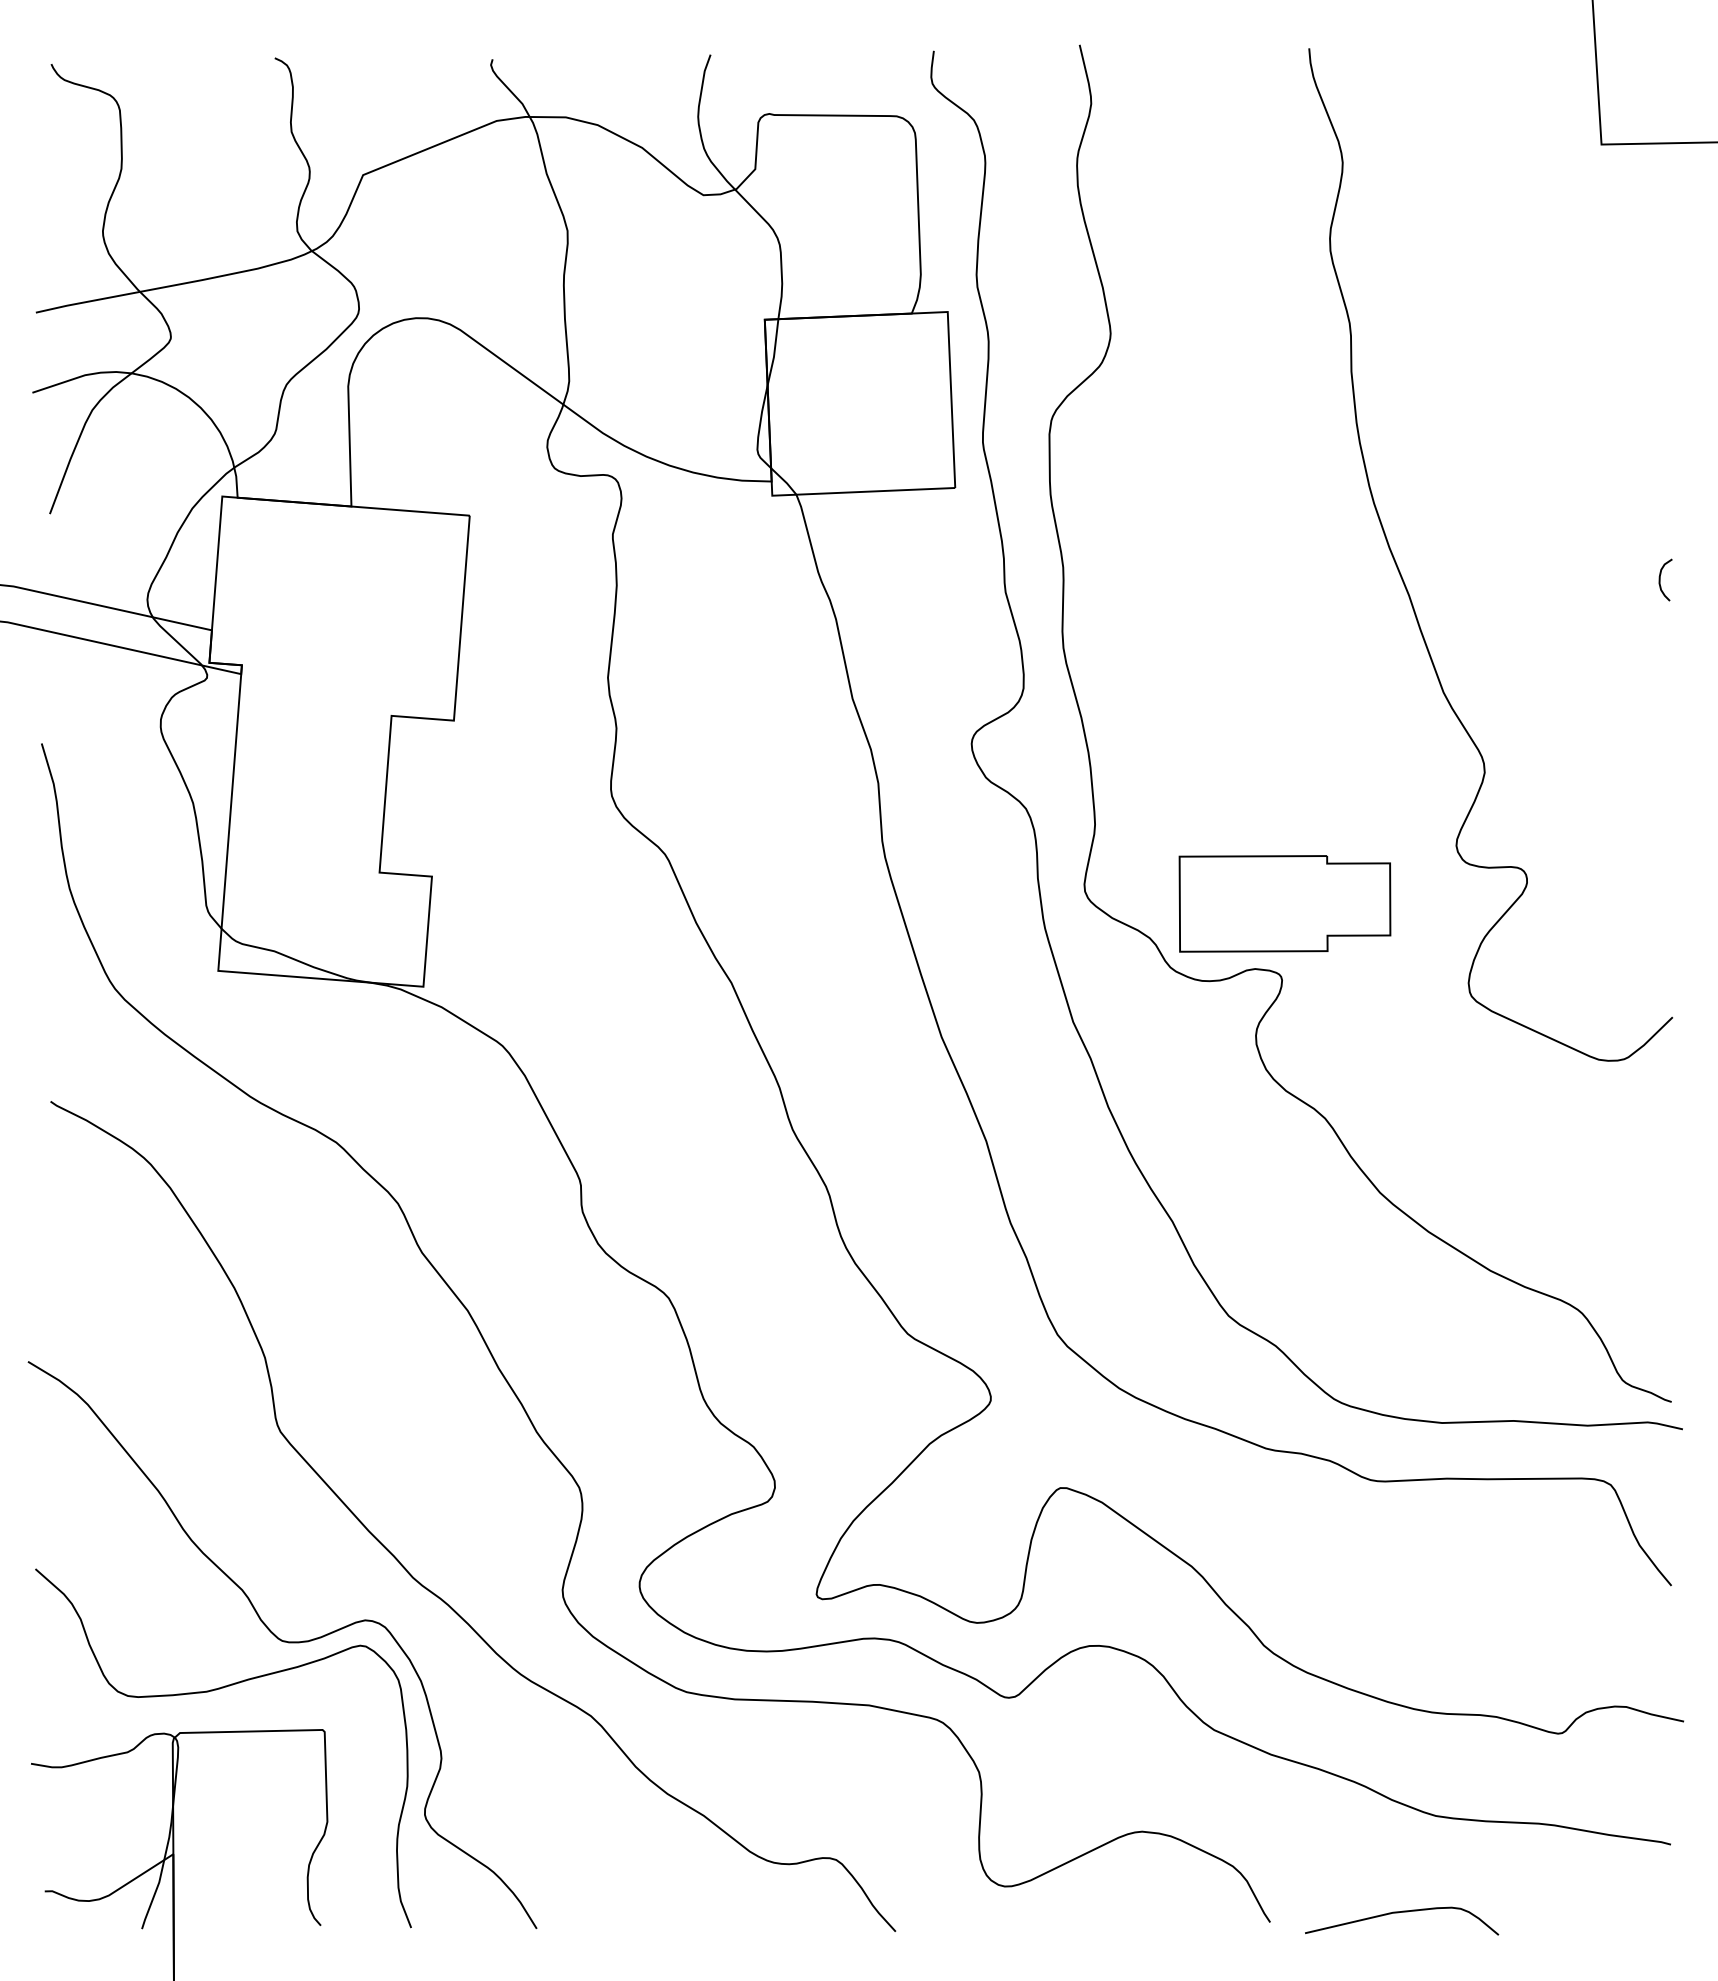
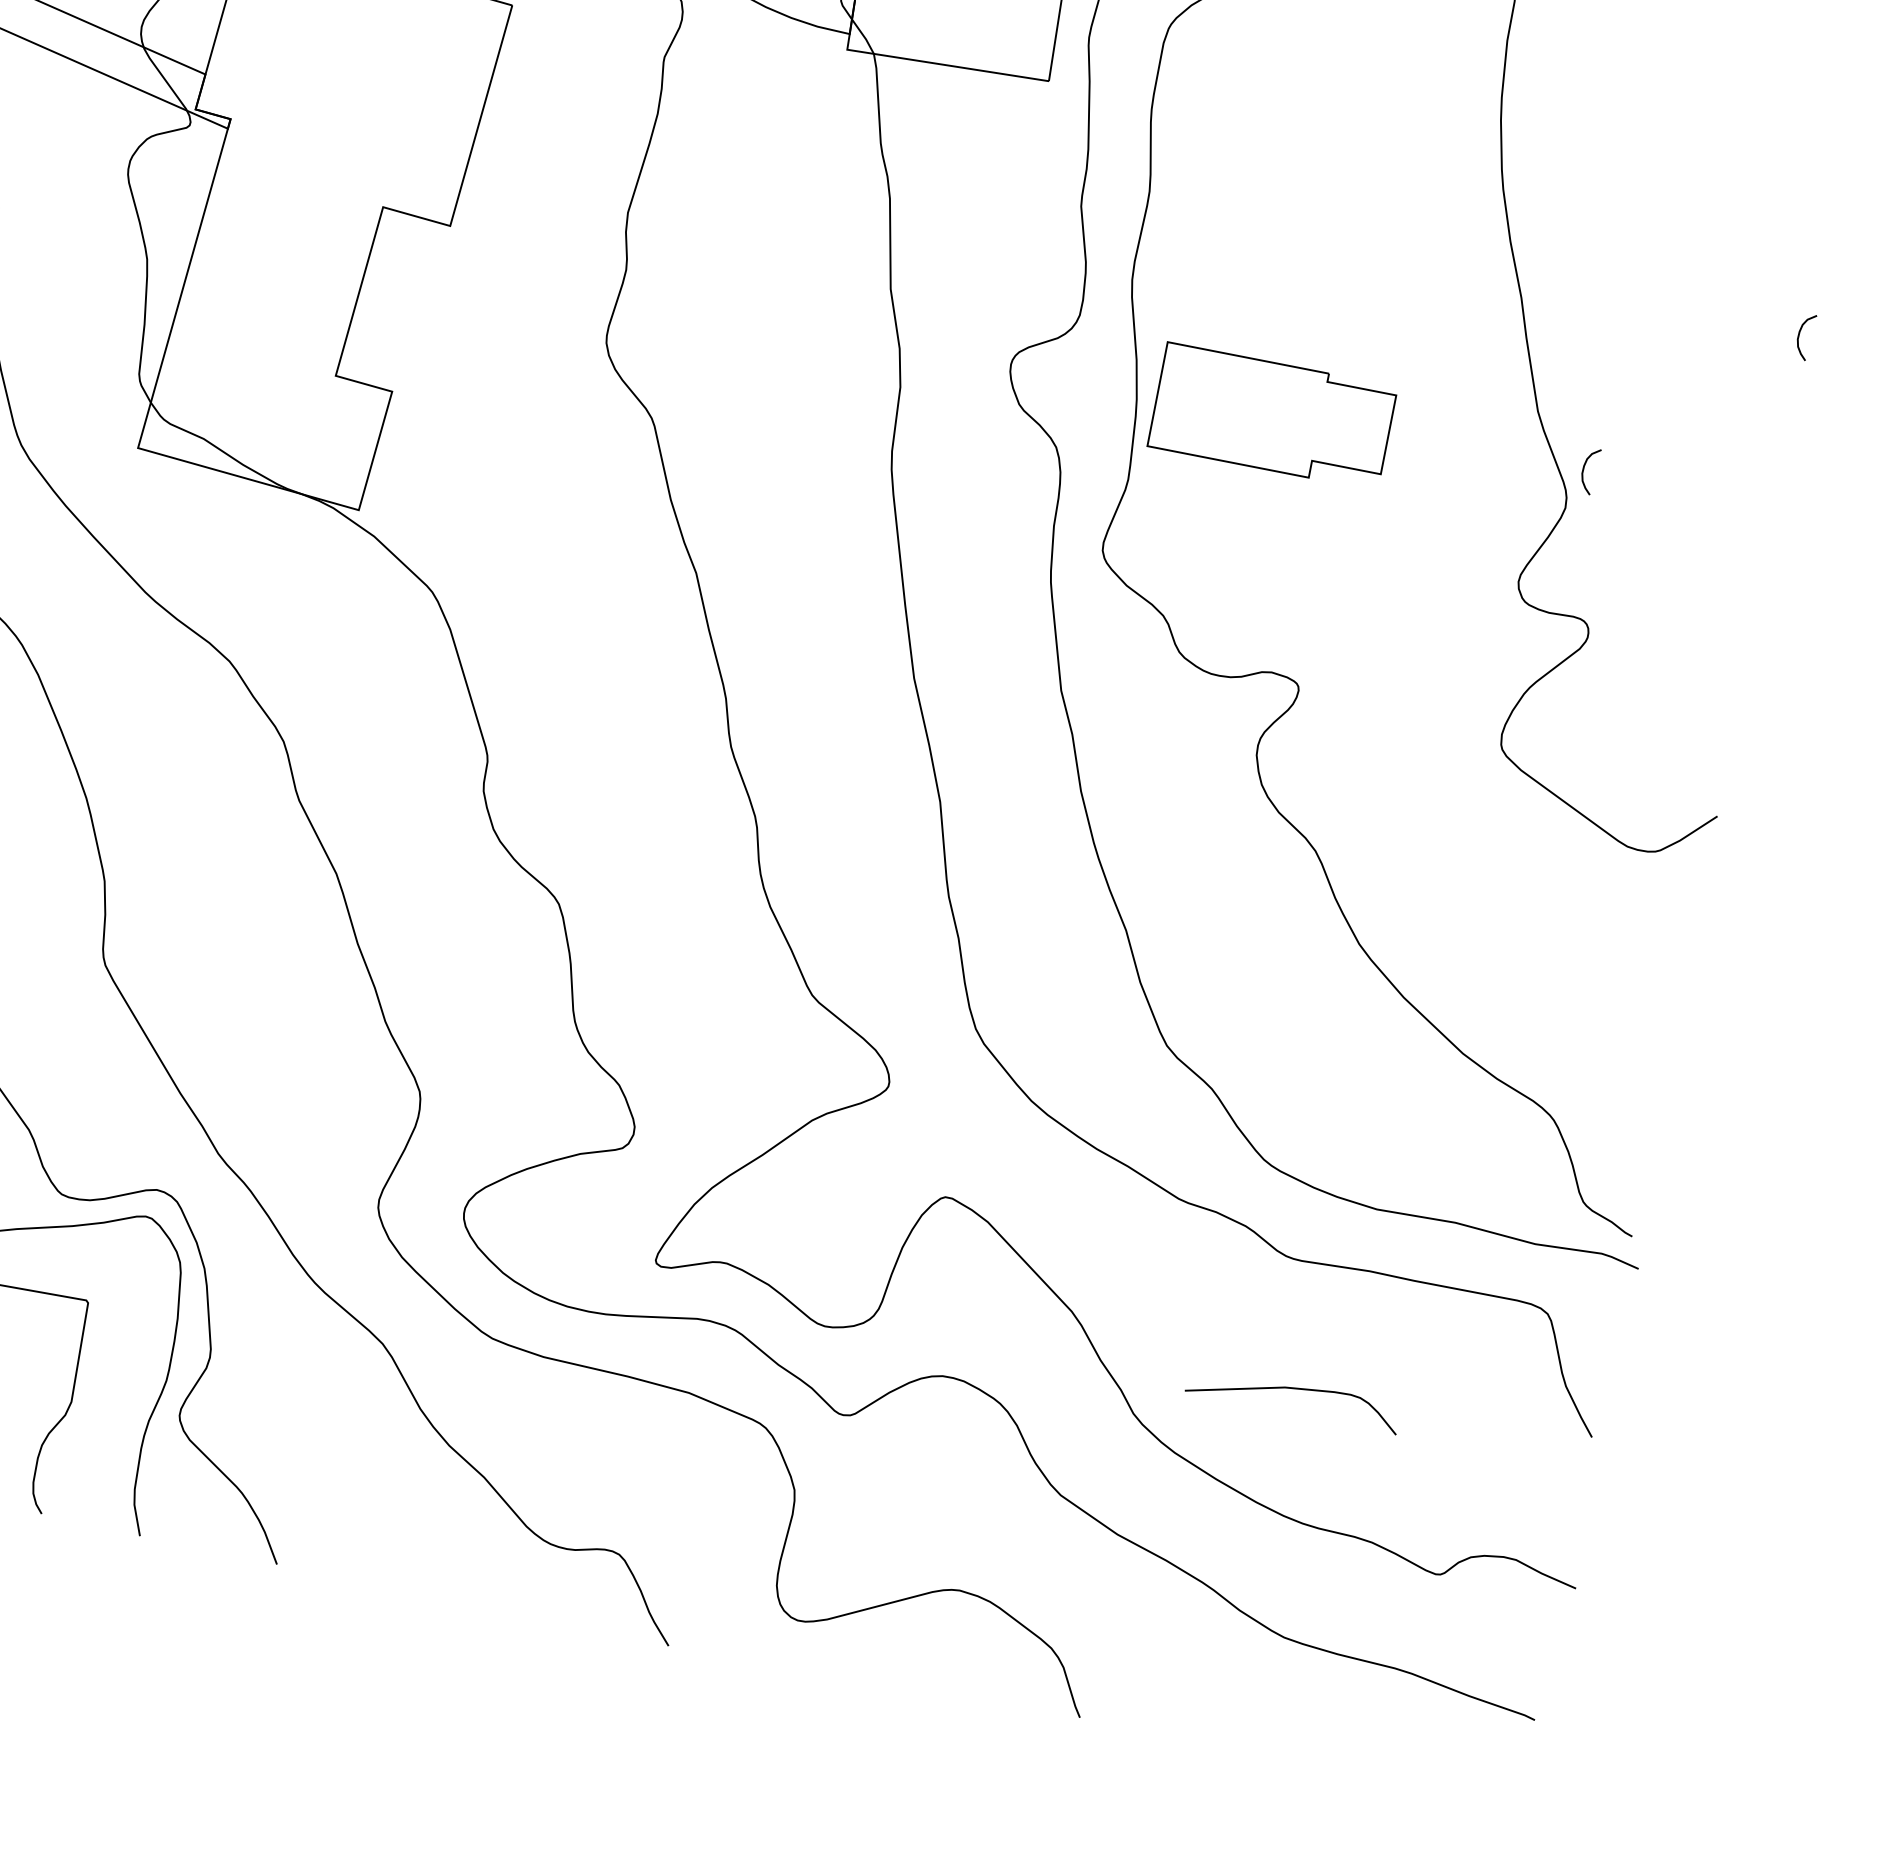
curve: (1494, 735) -> (1584, 469), added
part: (1284, 903) -> (1272, 416), moved
curve: (1402, 1912) -> (1295, 1389), moved

